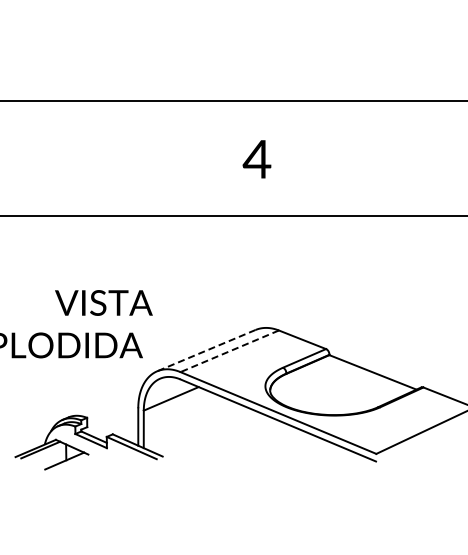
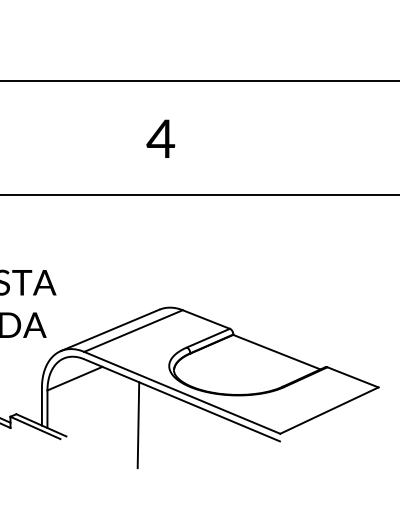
line: (205, 350) -> (109, 330), dashed -> solid
line: (229, 351) -> (133, 331), dashed -> solid
line: (234, 445) -> (138, 425), added

